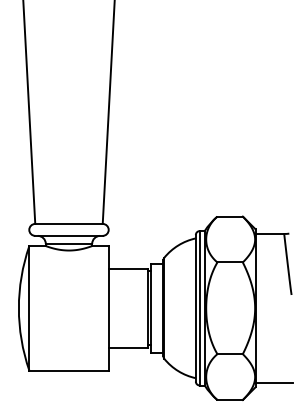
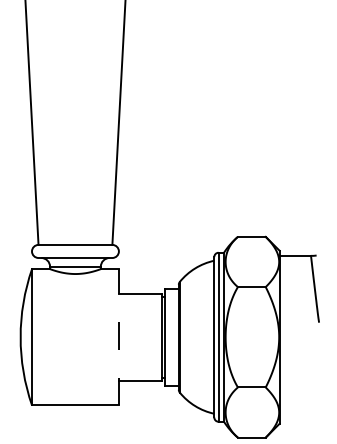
line: (109, 307) -> (119, 336), solid -> dashed
line: (273, 382) -> (299, 418), removed

